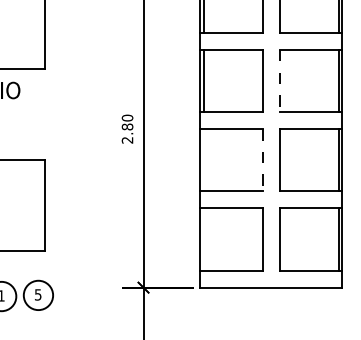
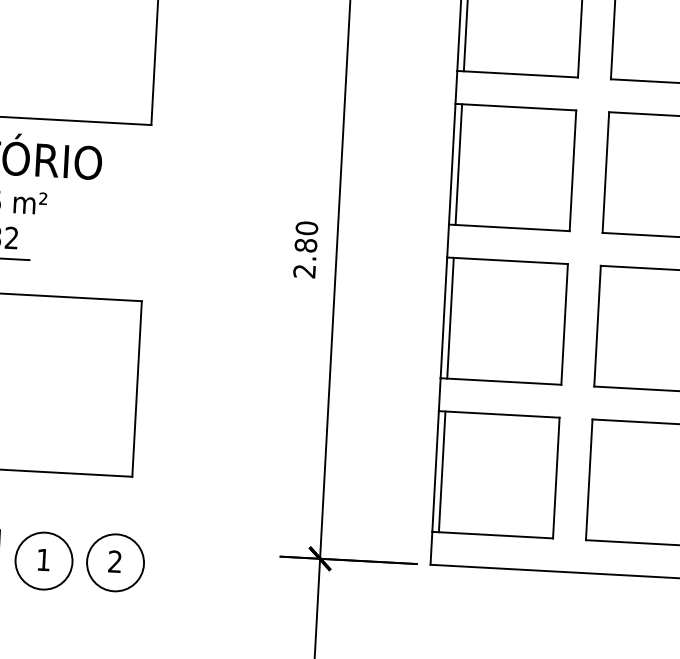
line: (279, 81) -> (605, 173), dashed -> solid
line: (203, 160) -> (449, 318), added
line: (262, 160) -> (564, 324), dashed -> solid
line: (203, 239) -> (441, 471), added
text: (38, 294) -> (115, 561), 5 -> 2

